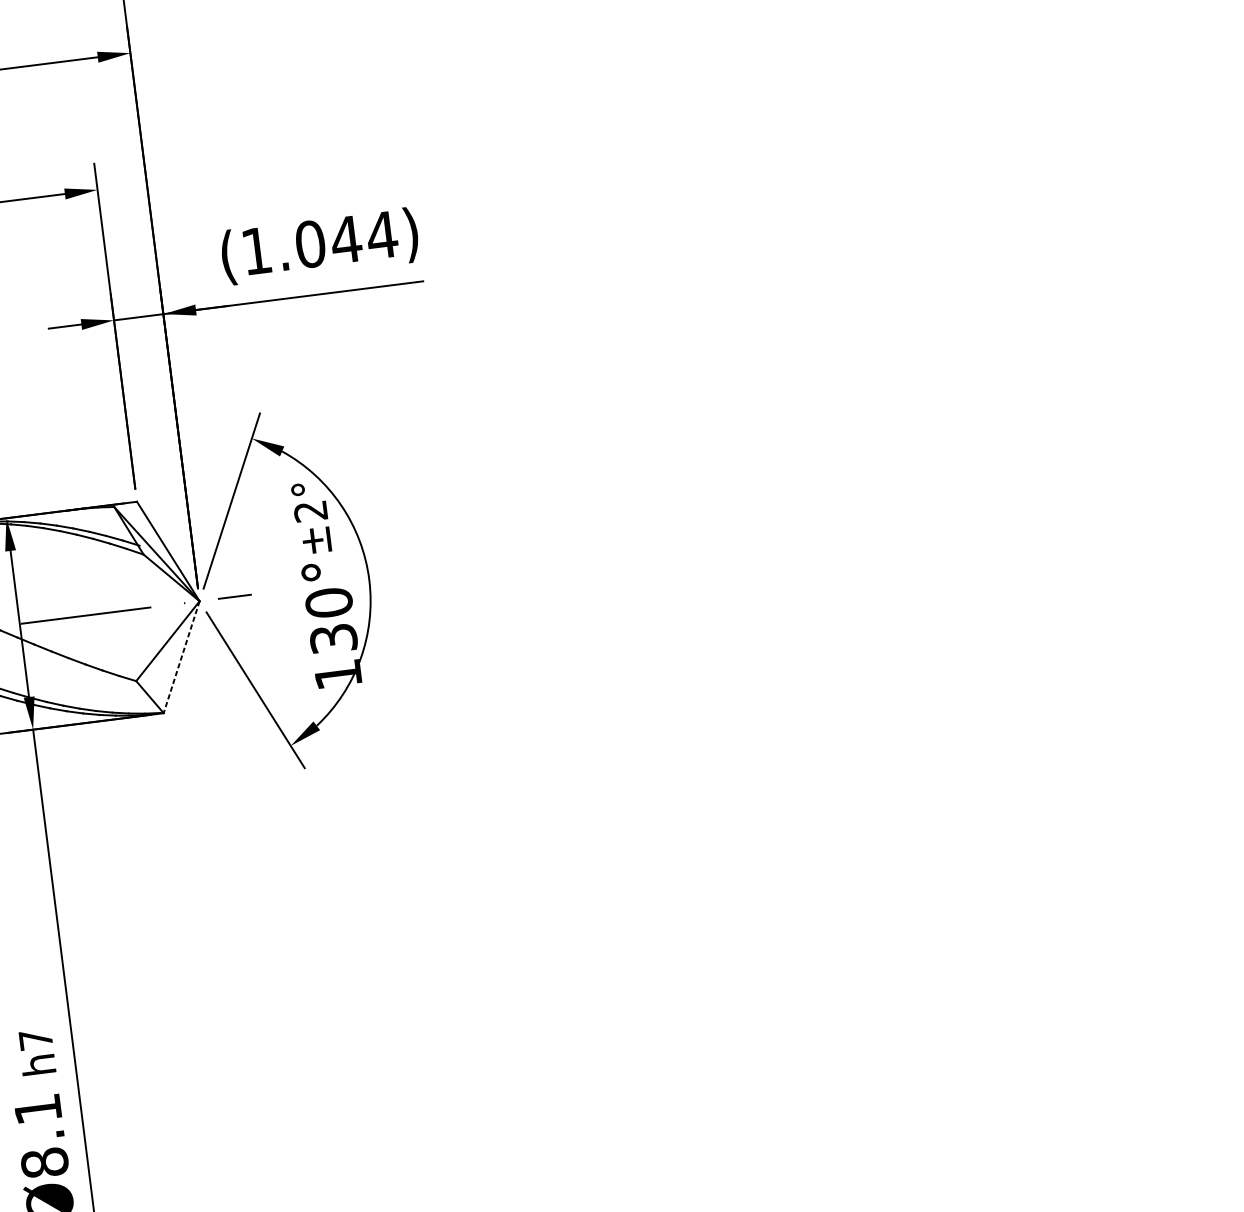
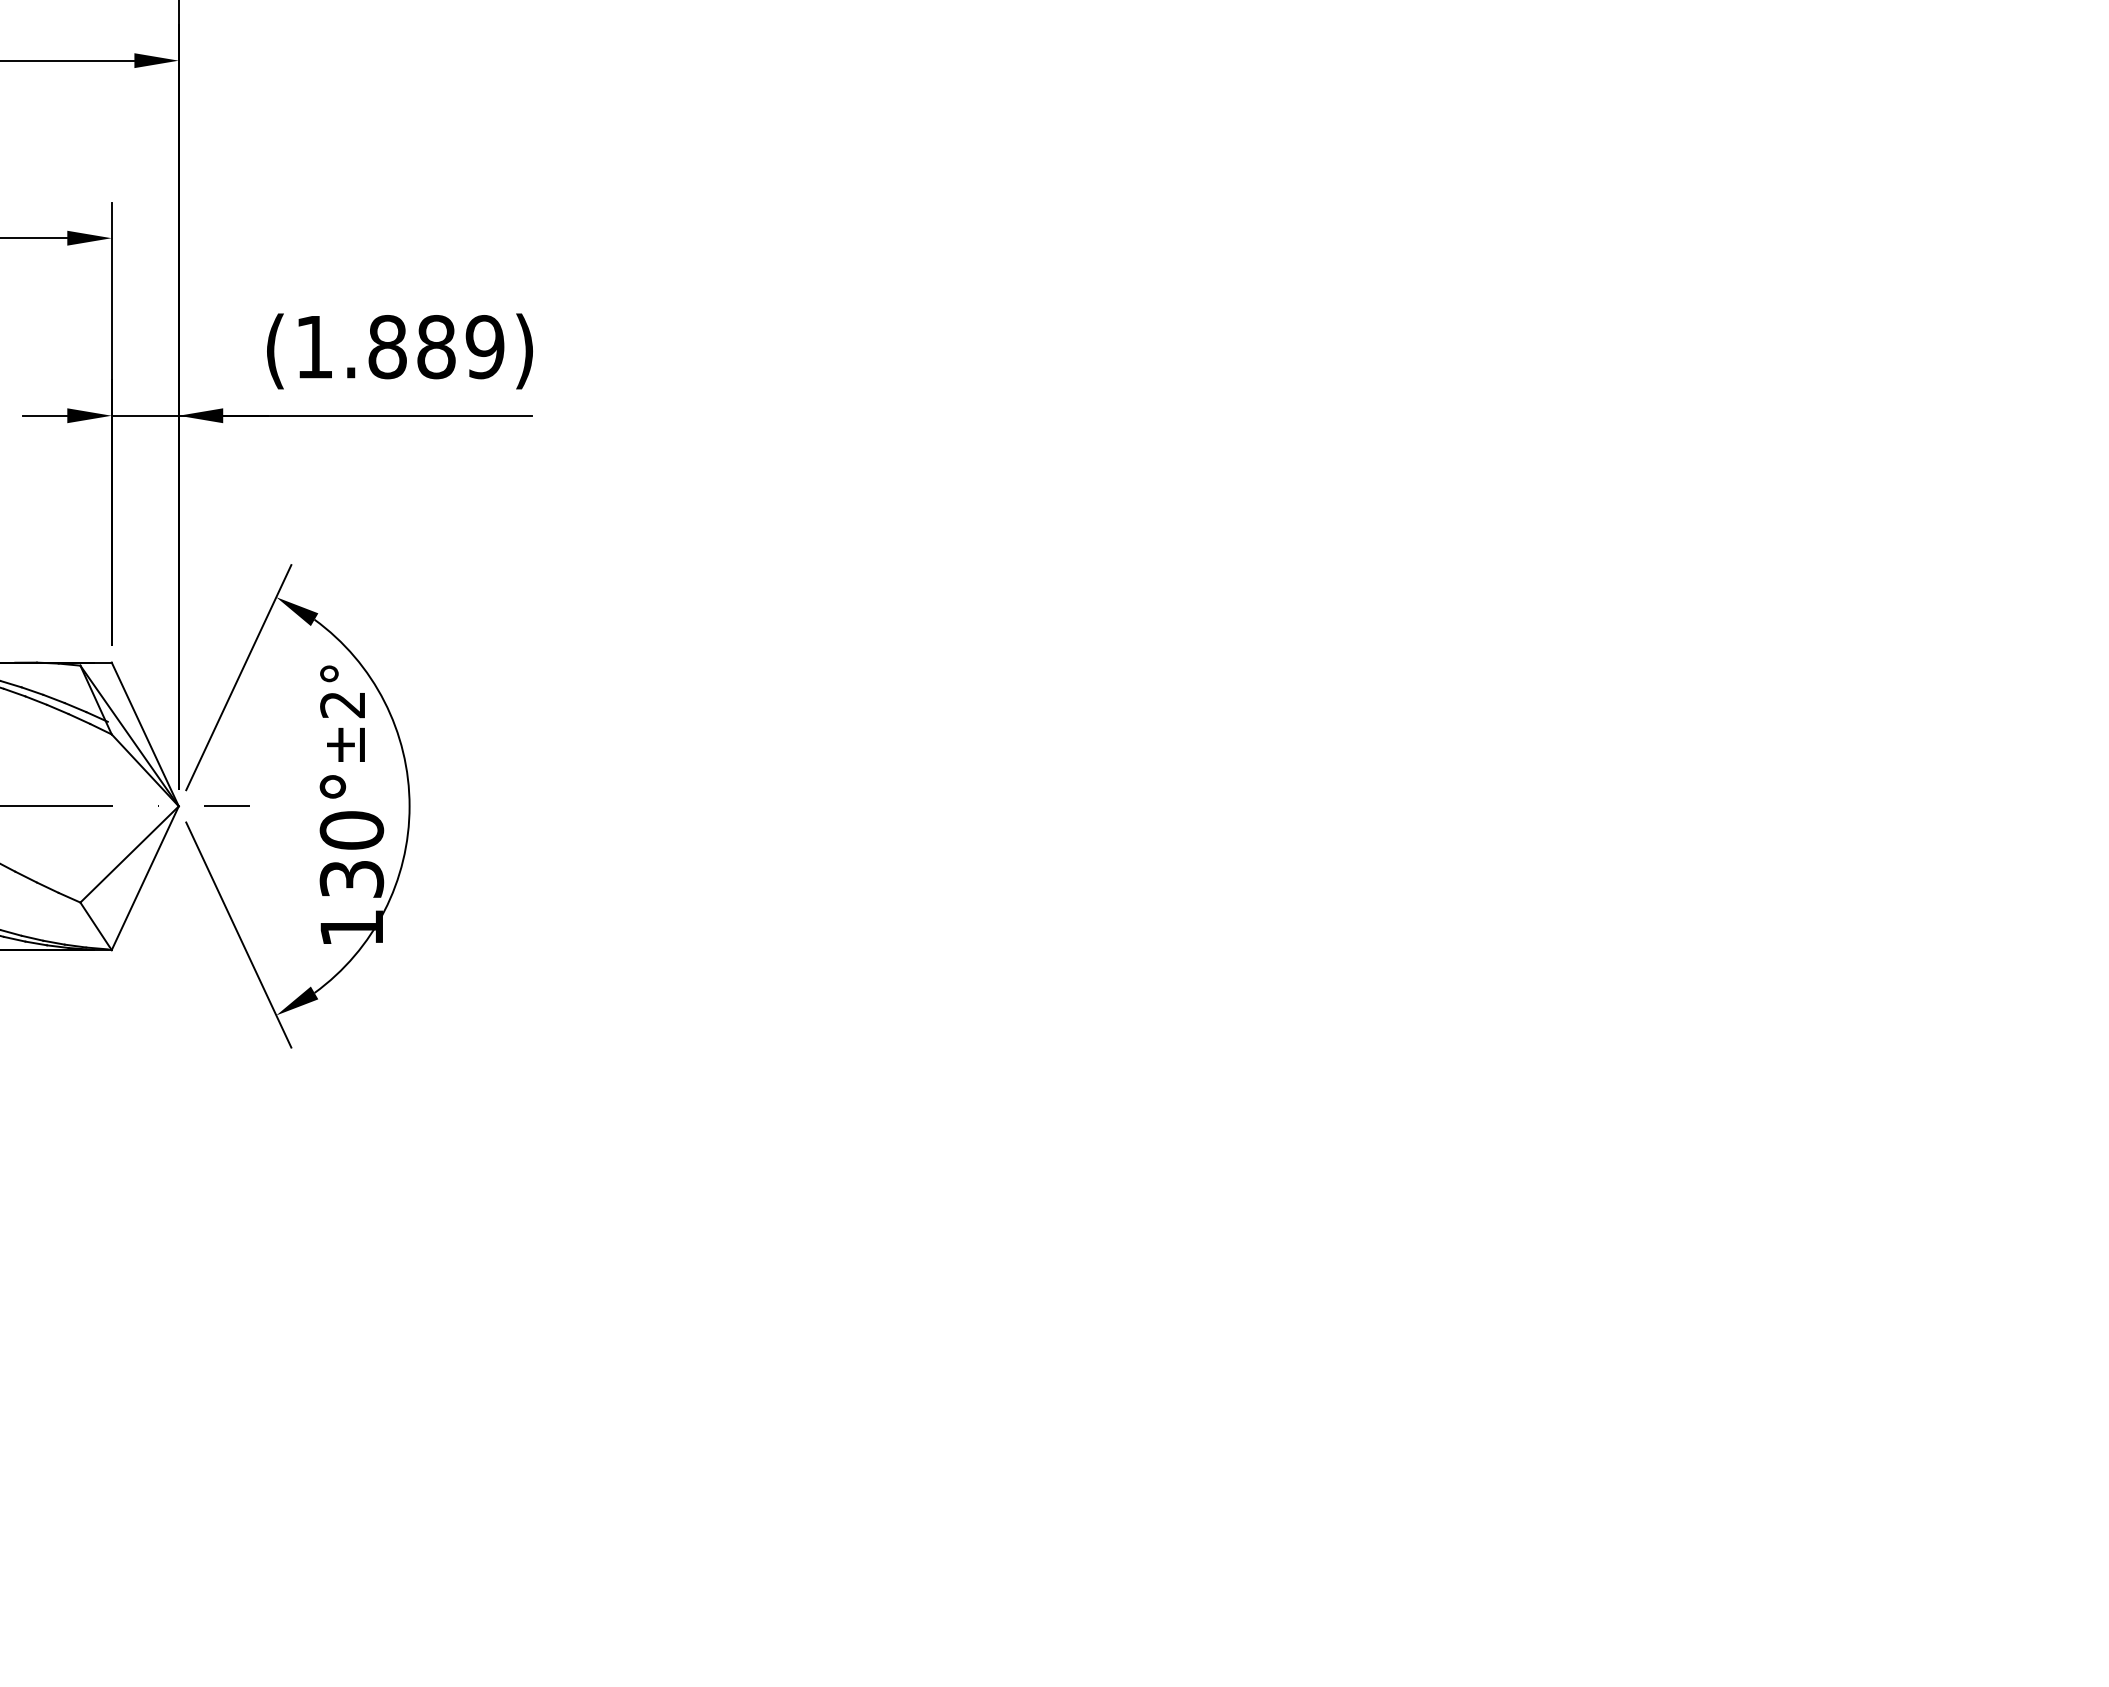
text: (346, 240) -> (436, 347), (1.044) -> (1.889)
line: (181, 657) -> (145, 878), dashed -> solid

